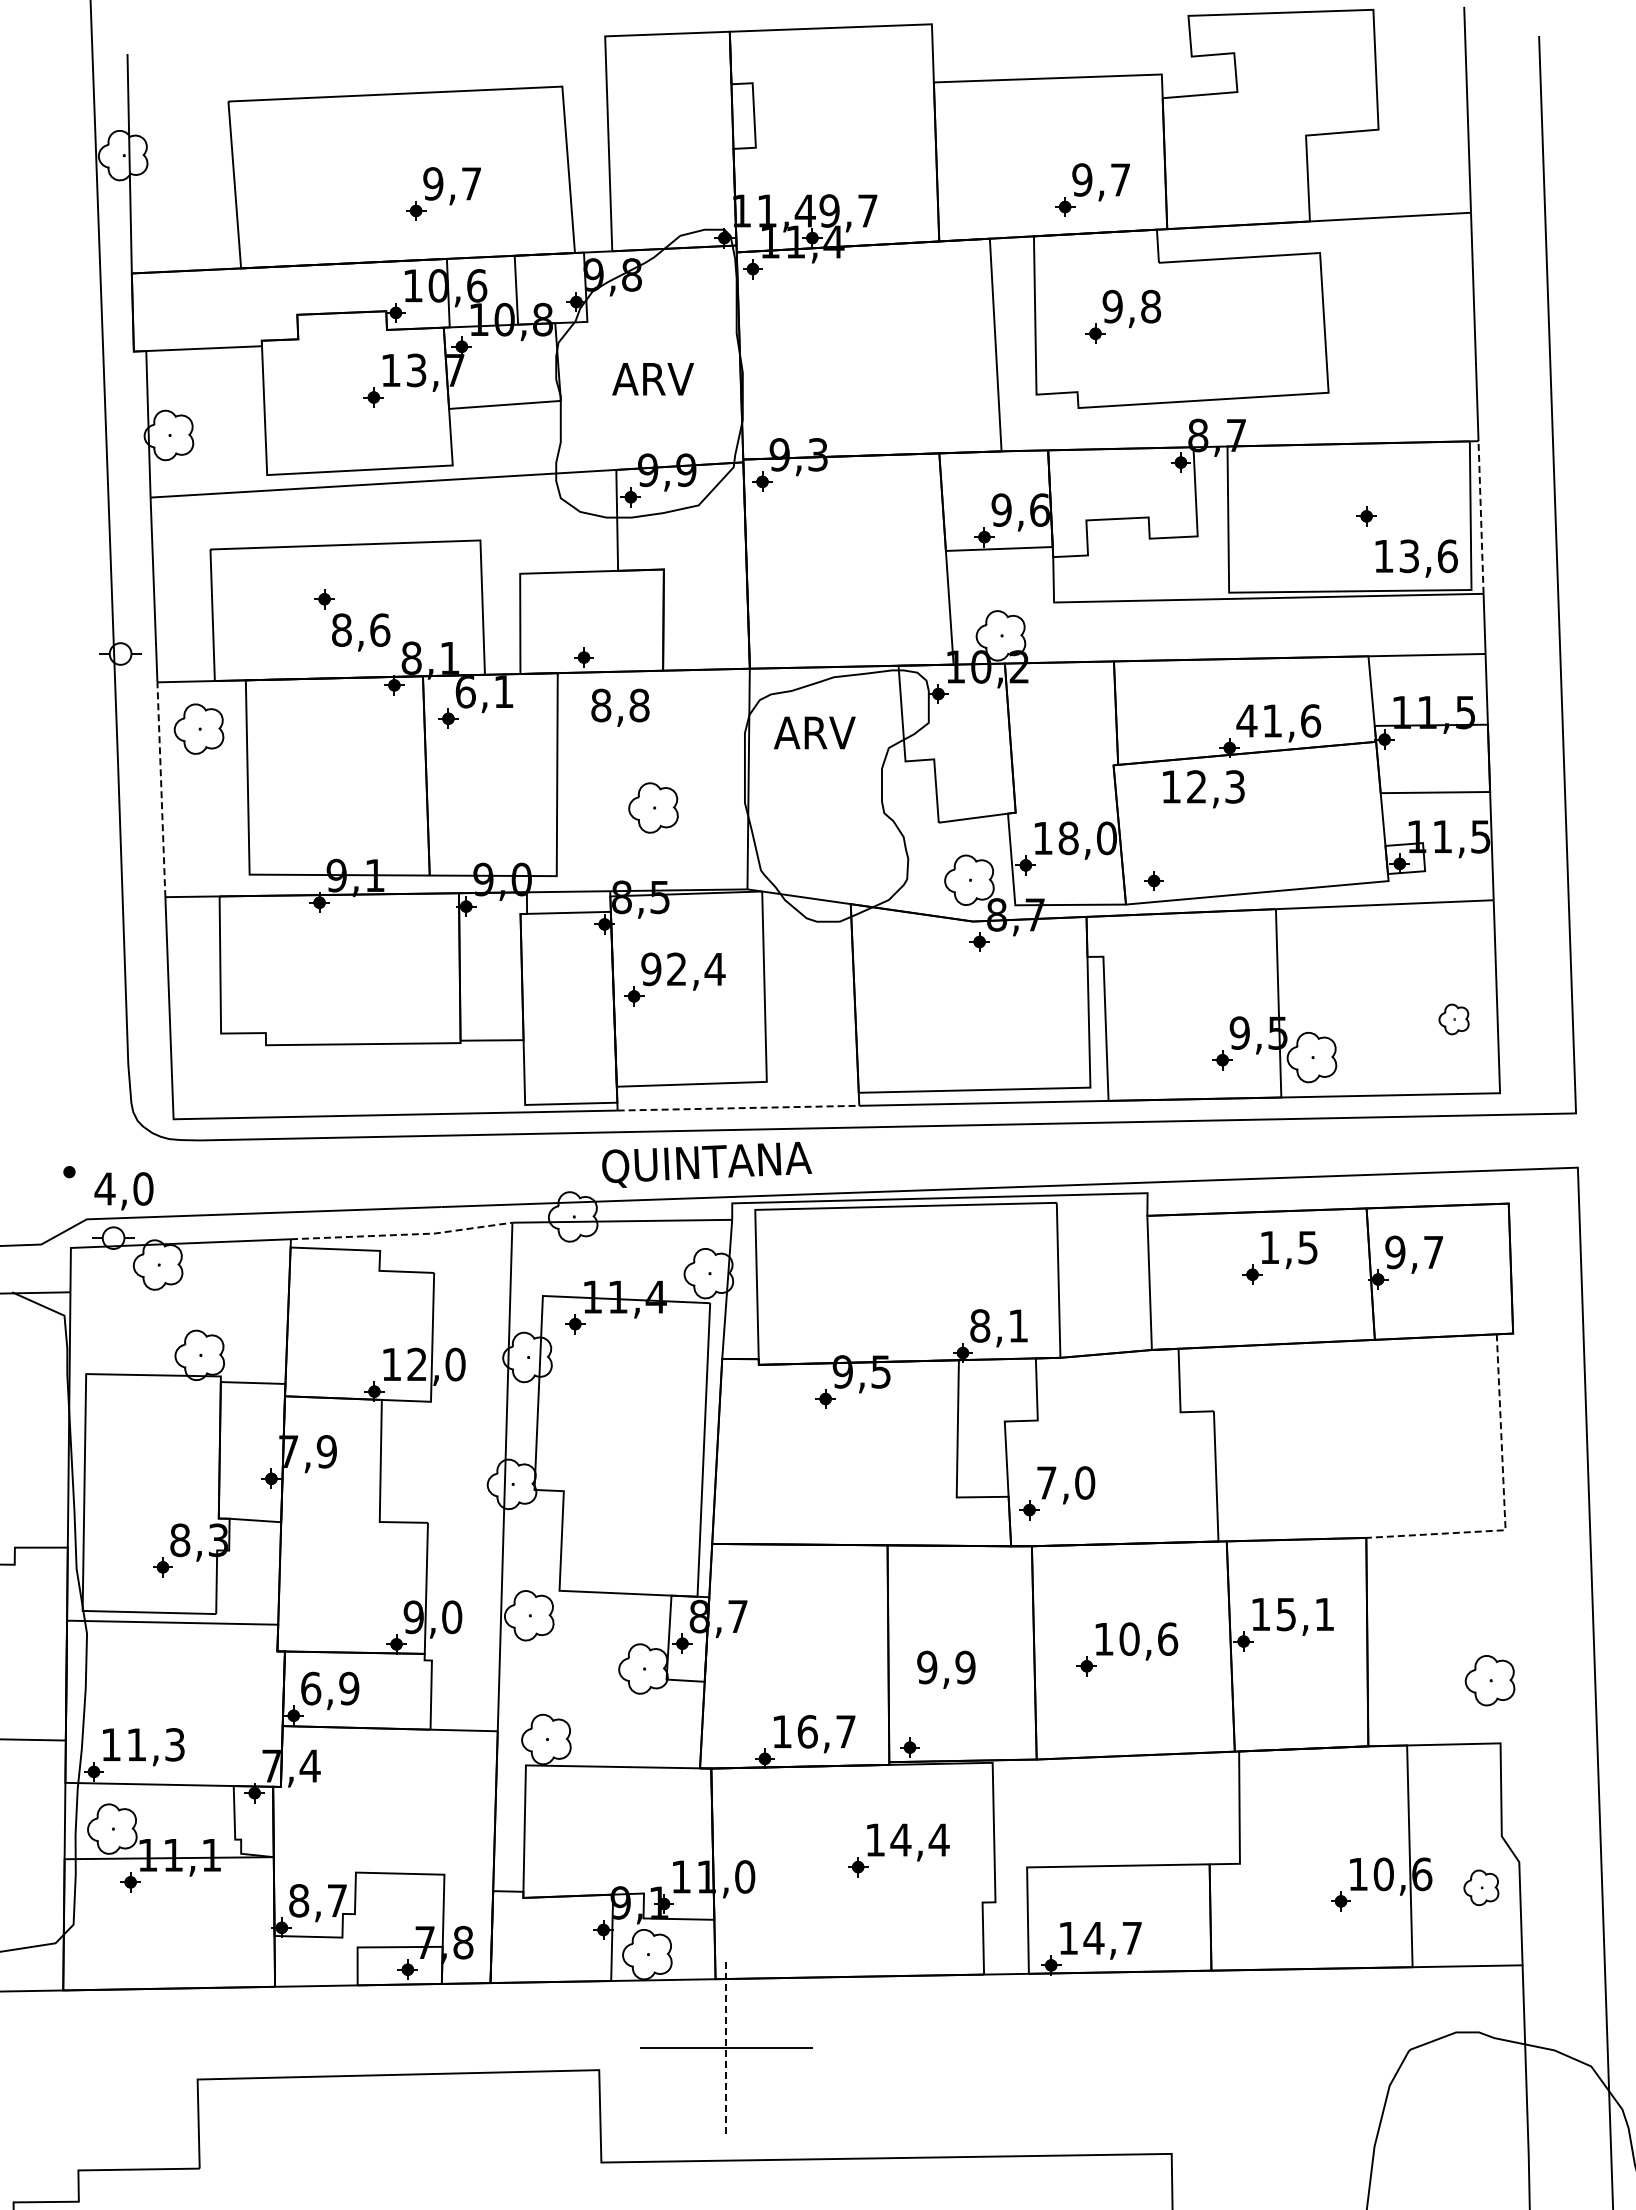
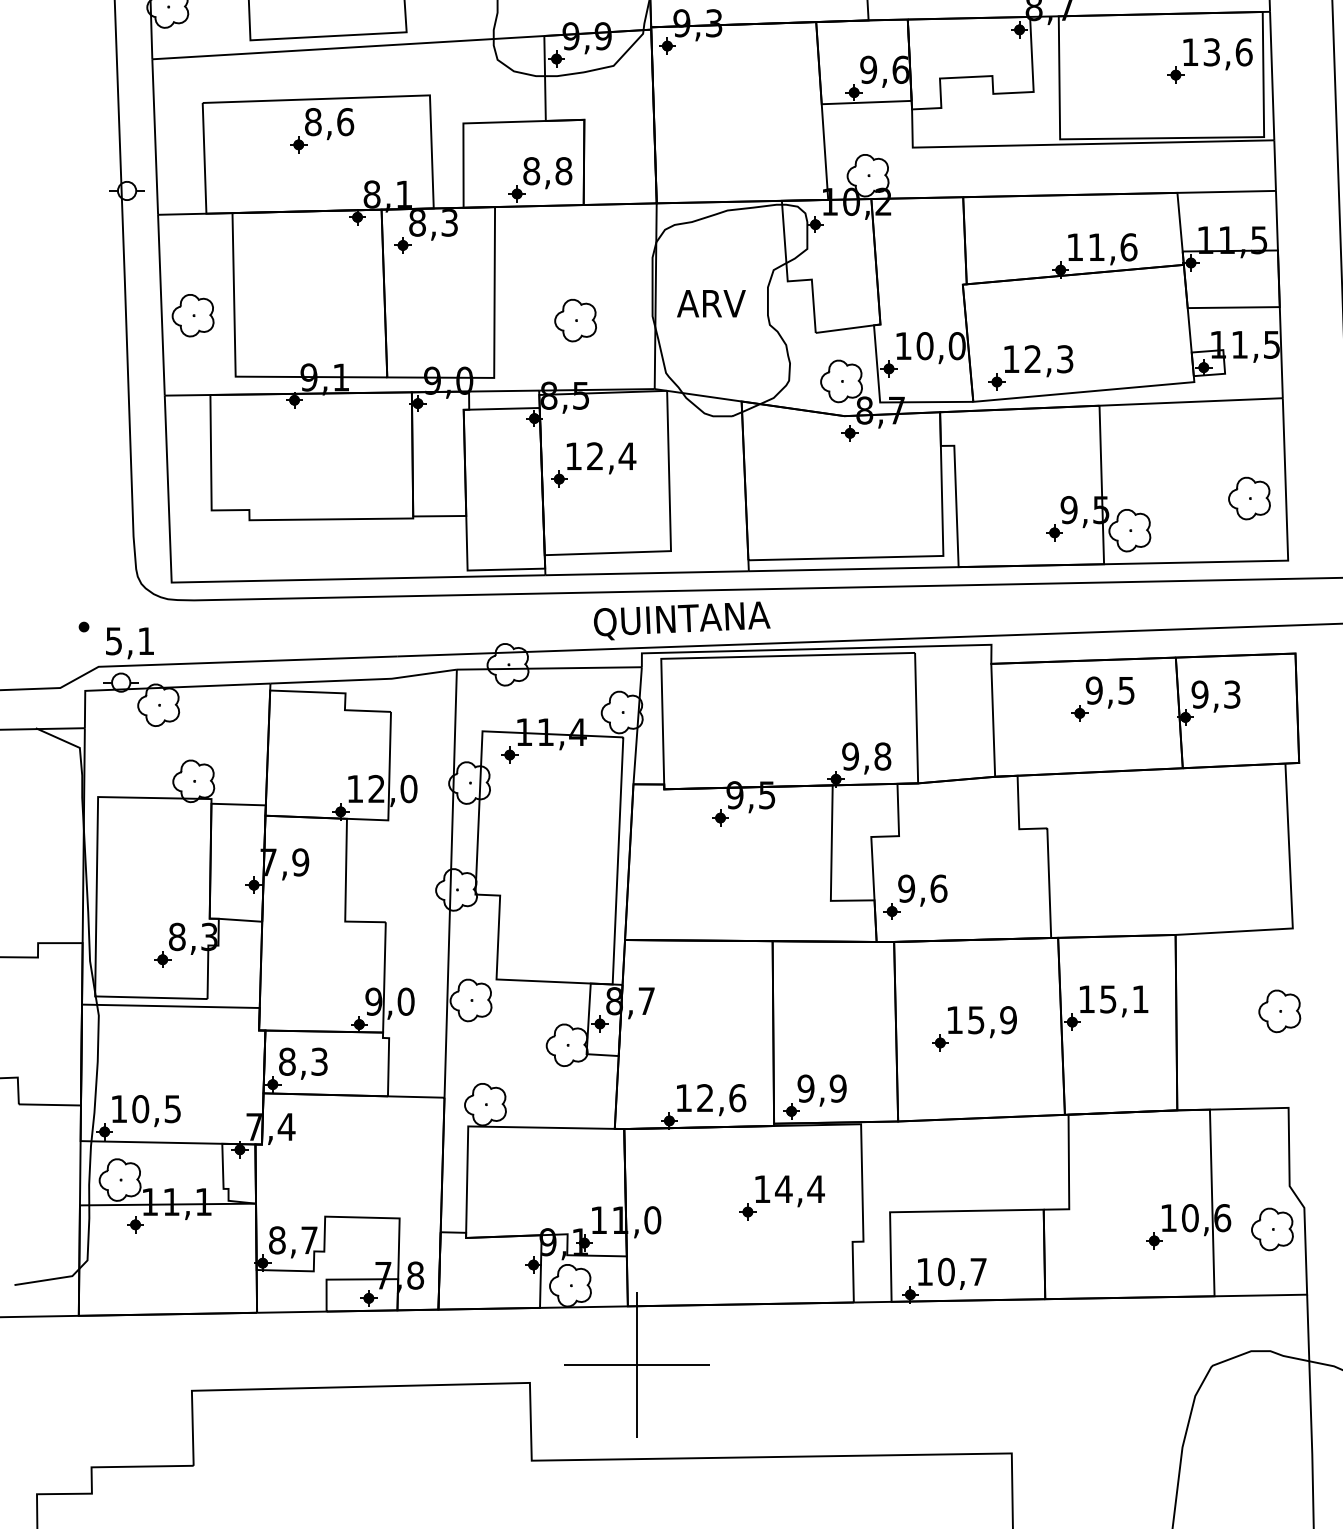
line: (1481, 517) -> (1272, 76), dashed -> solid
text: (1416, 558) -> (1217, 54), moved
text: (361, 632) -> (329, 124), moved
text: (484, 691) -> (433, 222), 6,1 -> 8,3
text: (620, 707) -> (547, 172), moved
text: (1246, 720) -> (1074, 246), 41,6 -> 11,6
part: (198, 728) -> (192, 315), moved
text: (814, 732) -> (711, 303), moved
line: (161, 789) -> (161, 305), dashed -> solid
text: (1203, 789) -> (1038, 361), moved
text: (1068, 837) -> (924, 345), 18,0 -> 10,0
text: (651, 969) -> (573, 456), 92,4 -> 12,4
part: (1453, 1019) -> (1248, 498), size x1.67
line: (739, 1108) -> (648, 573), dashed -> solid
text: (707, 1164) -> (682, 620), moved
text: (123, 1188) -> (129, 640), 4,0 -> 5,1
line: (403, 1234) -> (365, 679), dashed -> solid
text: (1269, 1247) -> (1094, 690), 1,5 -> 9,5
text: (1433, 1252) -> (1232, 694), 9,7 -> 9,3
text: (999, 1325) -> (866, 756), 8,1 -> 9,8
text: (1065, 1482) -> (922, 888), 7,0 -> 9,6
line: (1504, 1502) -> (1291, 905), dashed -> solid
text: (1148, 1638) -> (992, 1019), 10,6 -> 15,9
text: (946, 1669) -> (822, 1090), moved
part: (1489, 1680) -> (1279, 1011), moved
text: (330, 1688) -> (303, 1061), 6,9 -> 8,3
text: (826, 1731) -> (721, 1097), 16,7 -> 12,6
text: (155, 1744) -> (156, 1108), 11,3 -> 10,5
part: (1481, 1887) -> (1272, 1229), size x1.43
text: (1093, 1938) -> (945, 1272), 14,7 -> 10,7
line: (726, 2048) -> (637, 1364), dashed -> solid

